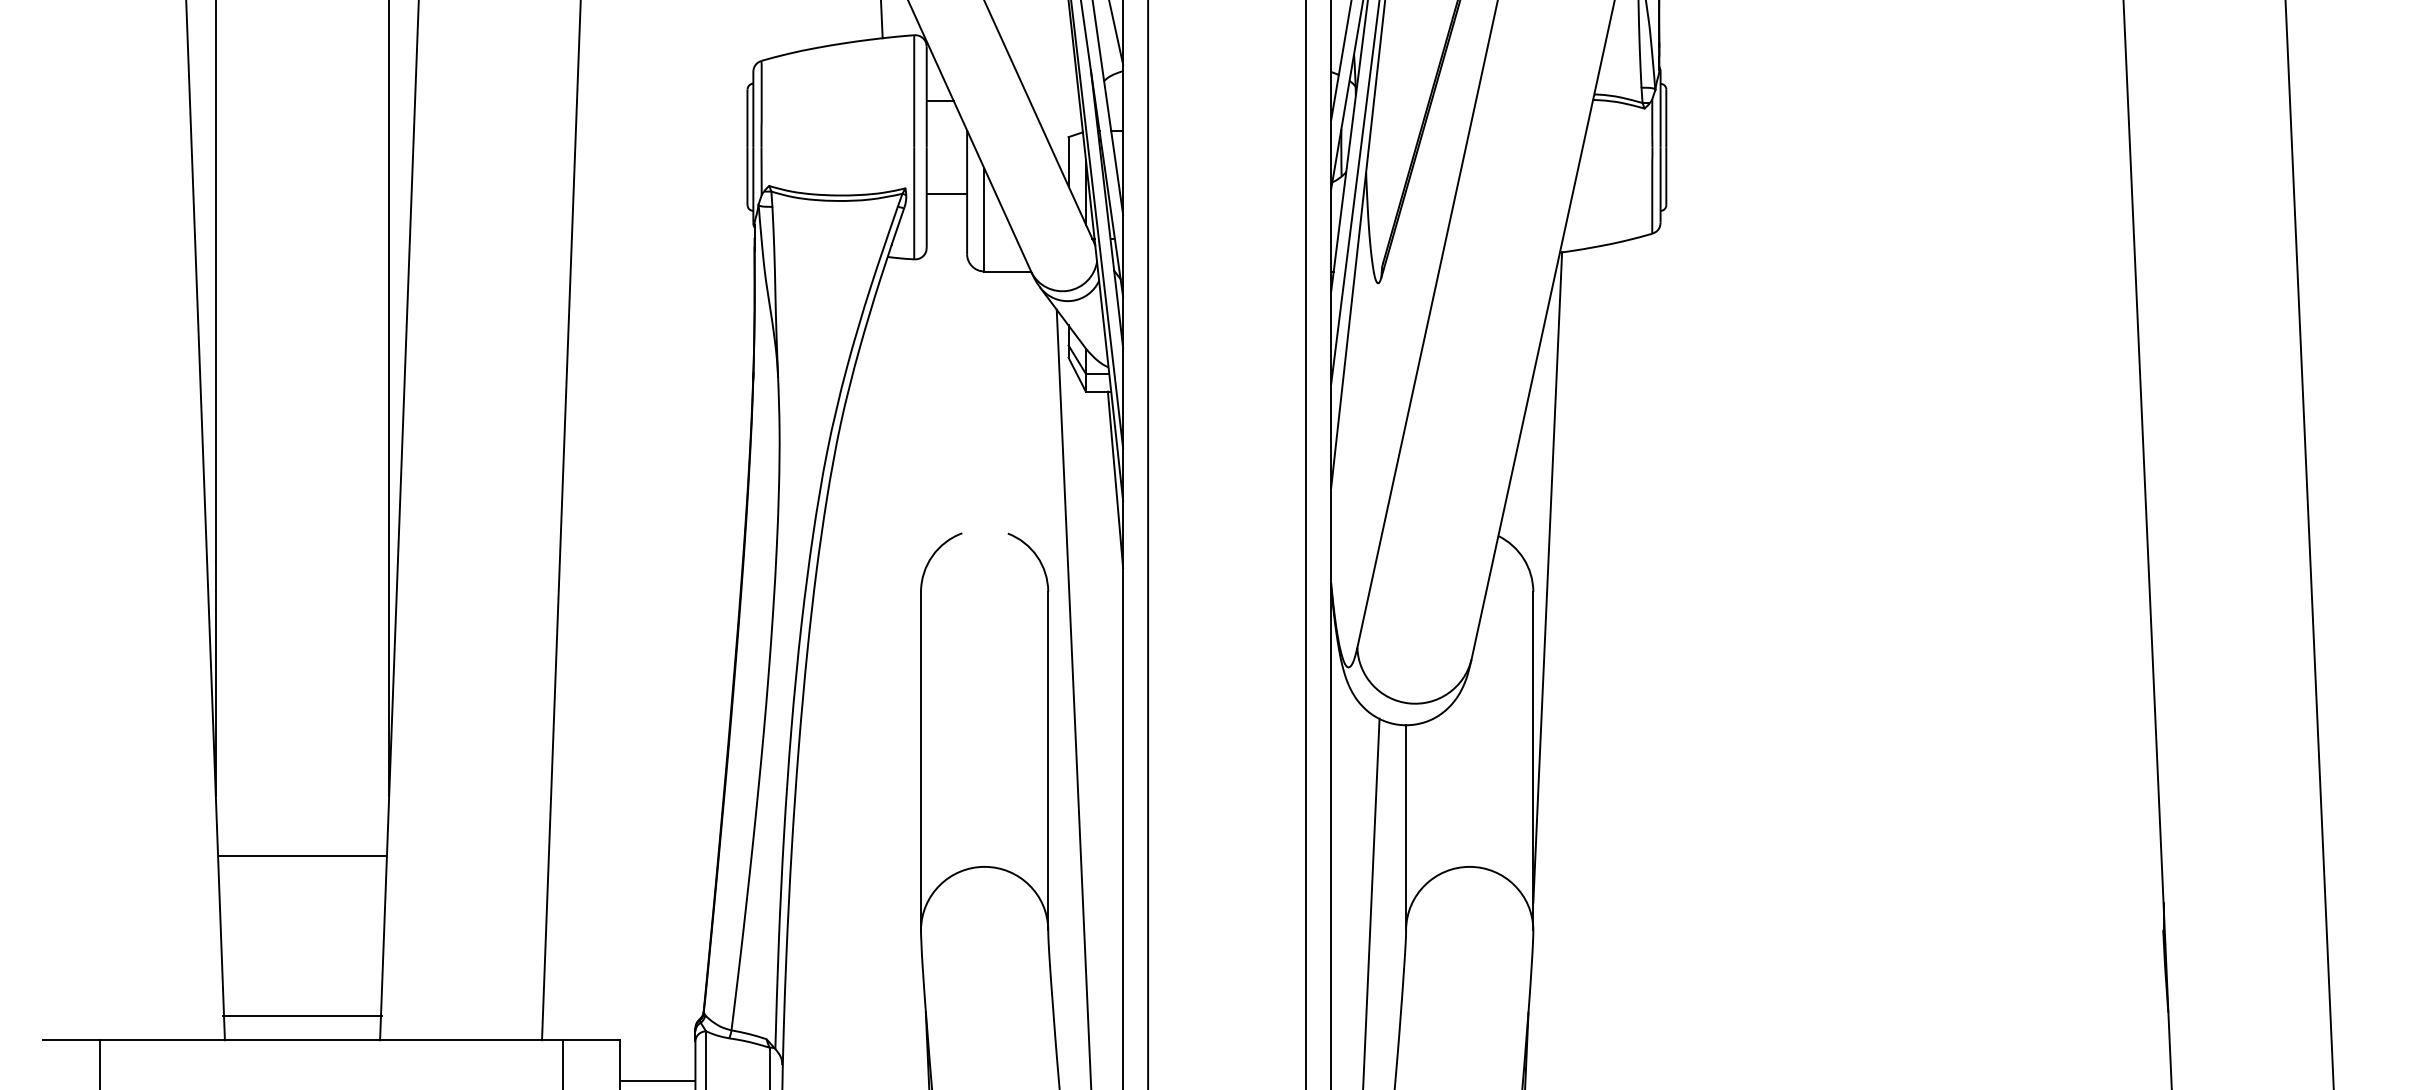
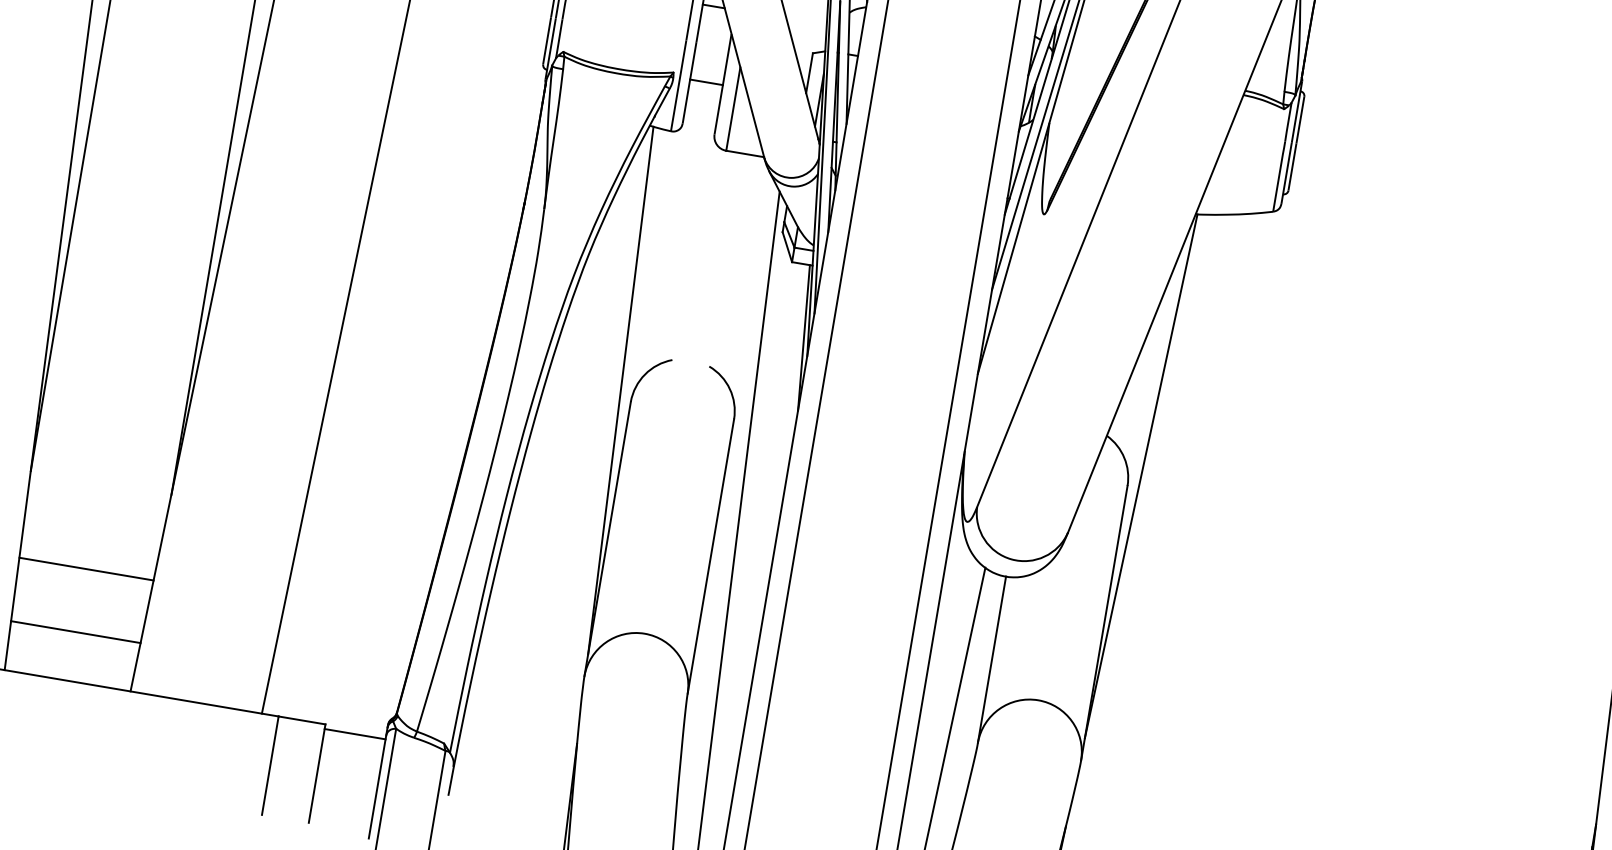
line: (906, 579) -> (620, 389), added
line: (302, 855) -> (86, 569), moved
line: (302, 1016) -> (75, 632), moved
line: (657, 1080) -> (354, 733), moved

